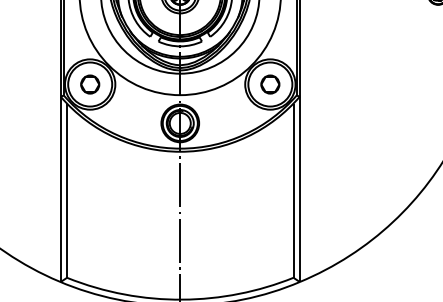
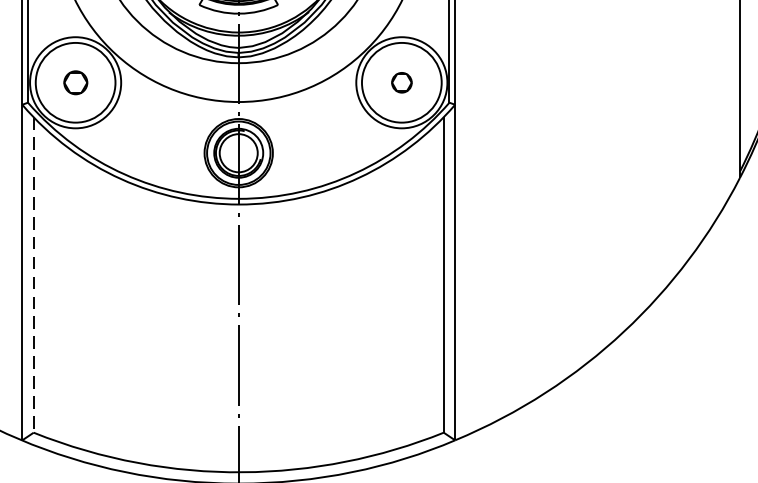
part: (90, 84) -> (76, 82), size x0.7
part: (270, 84) -> (402, 82), size x0.6
line: (67, 191) -> (34, 276), solid -> dashed

